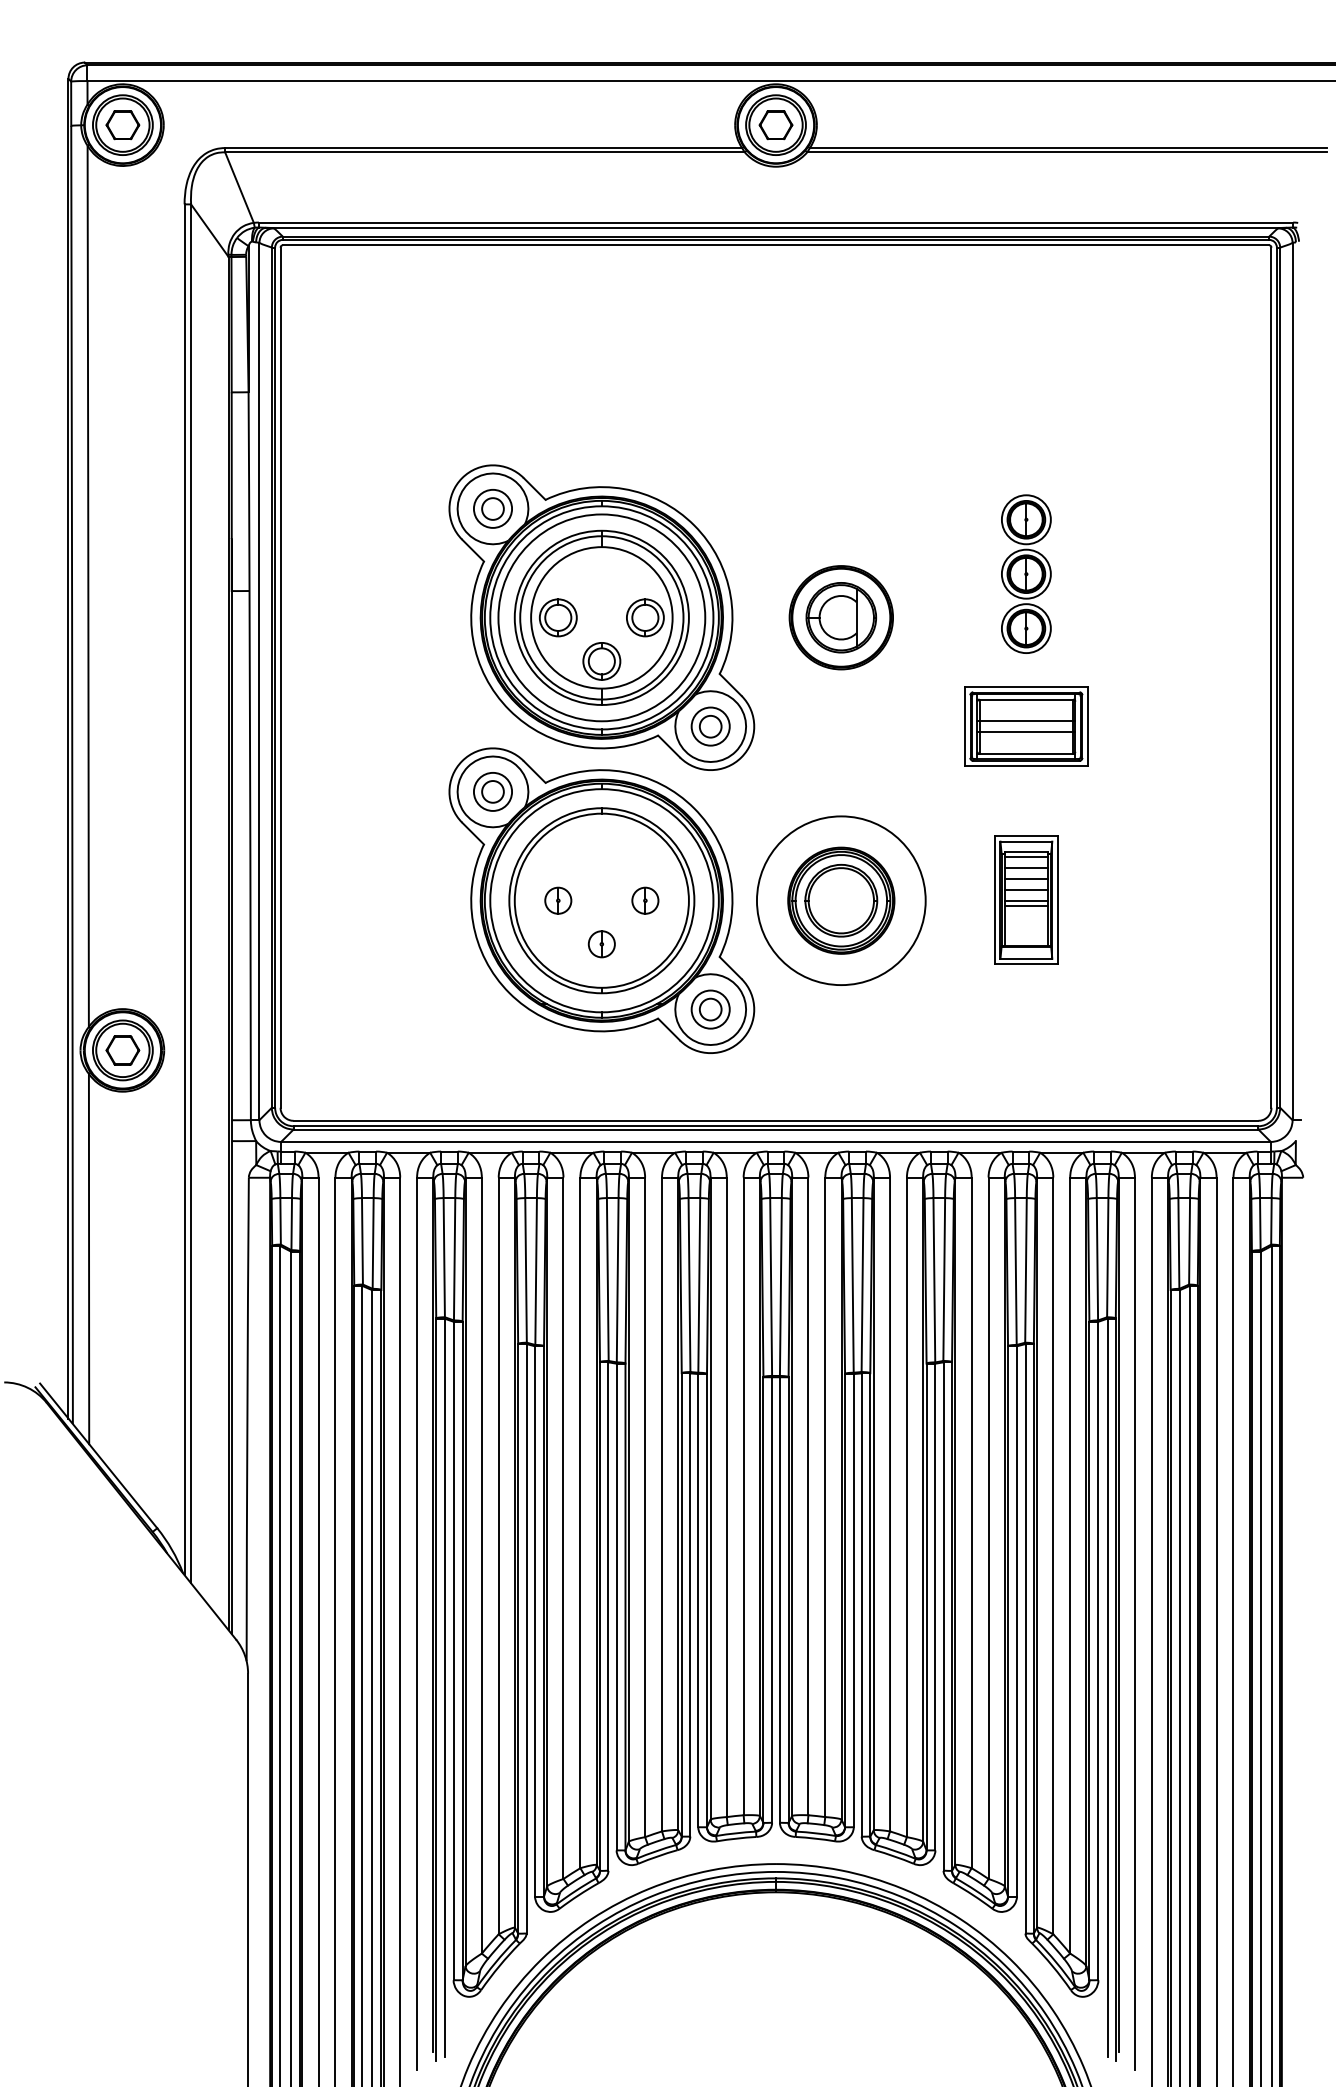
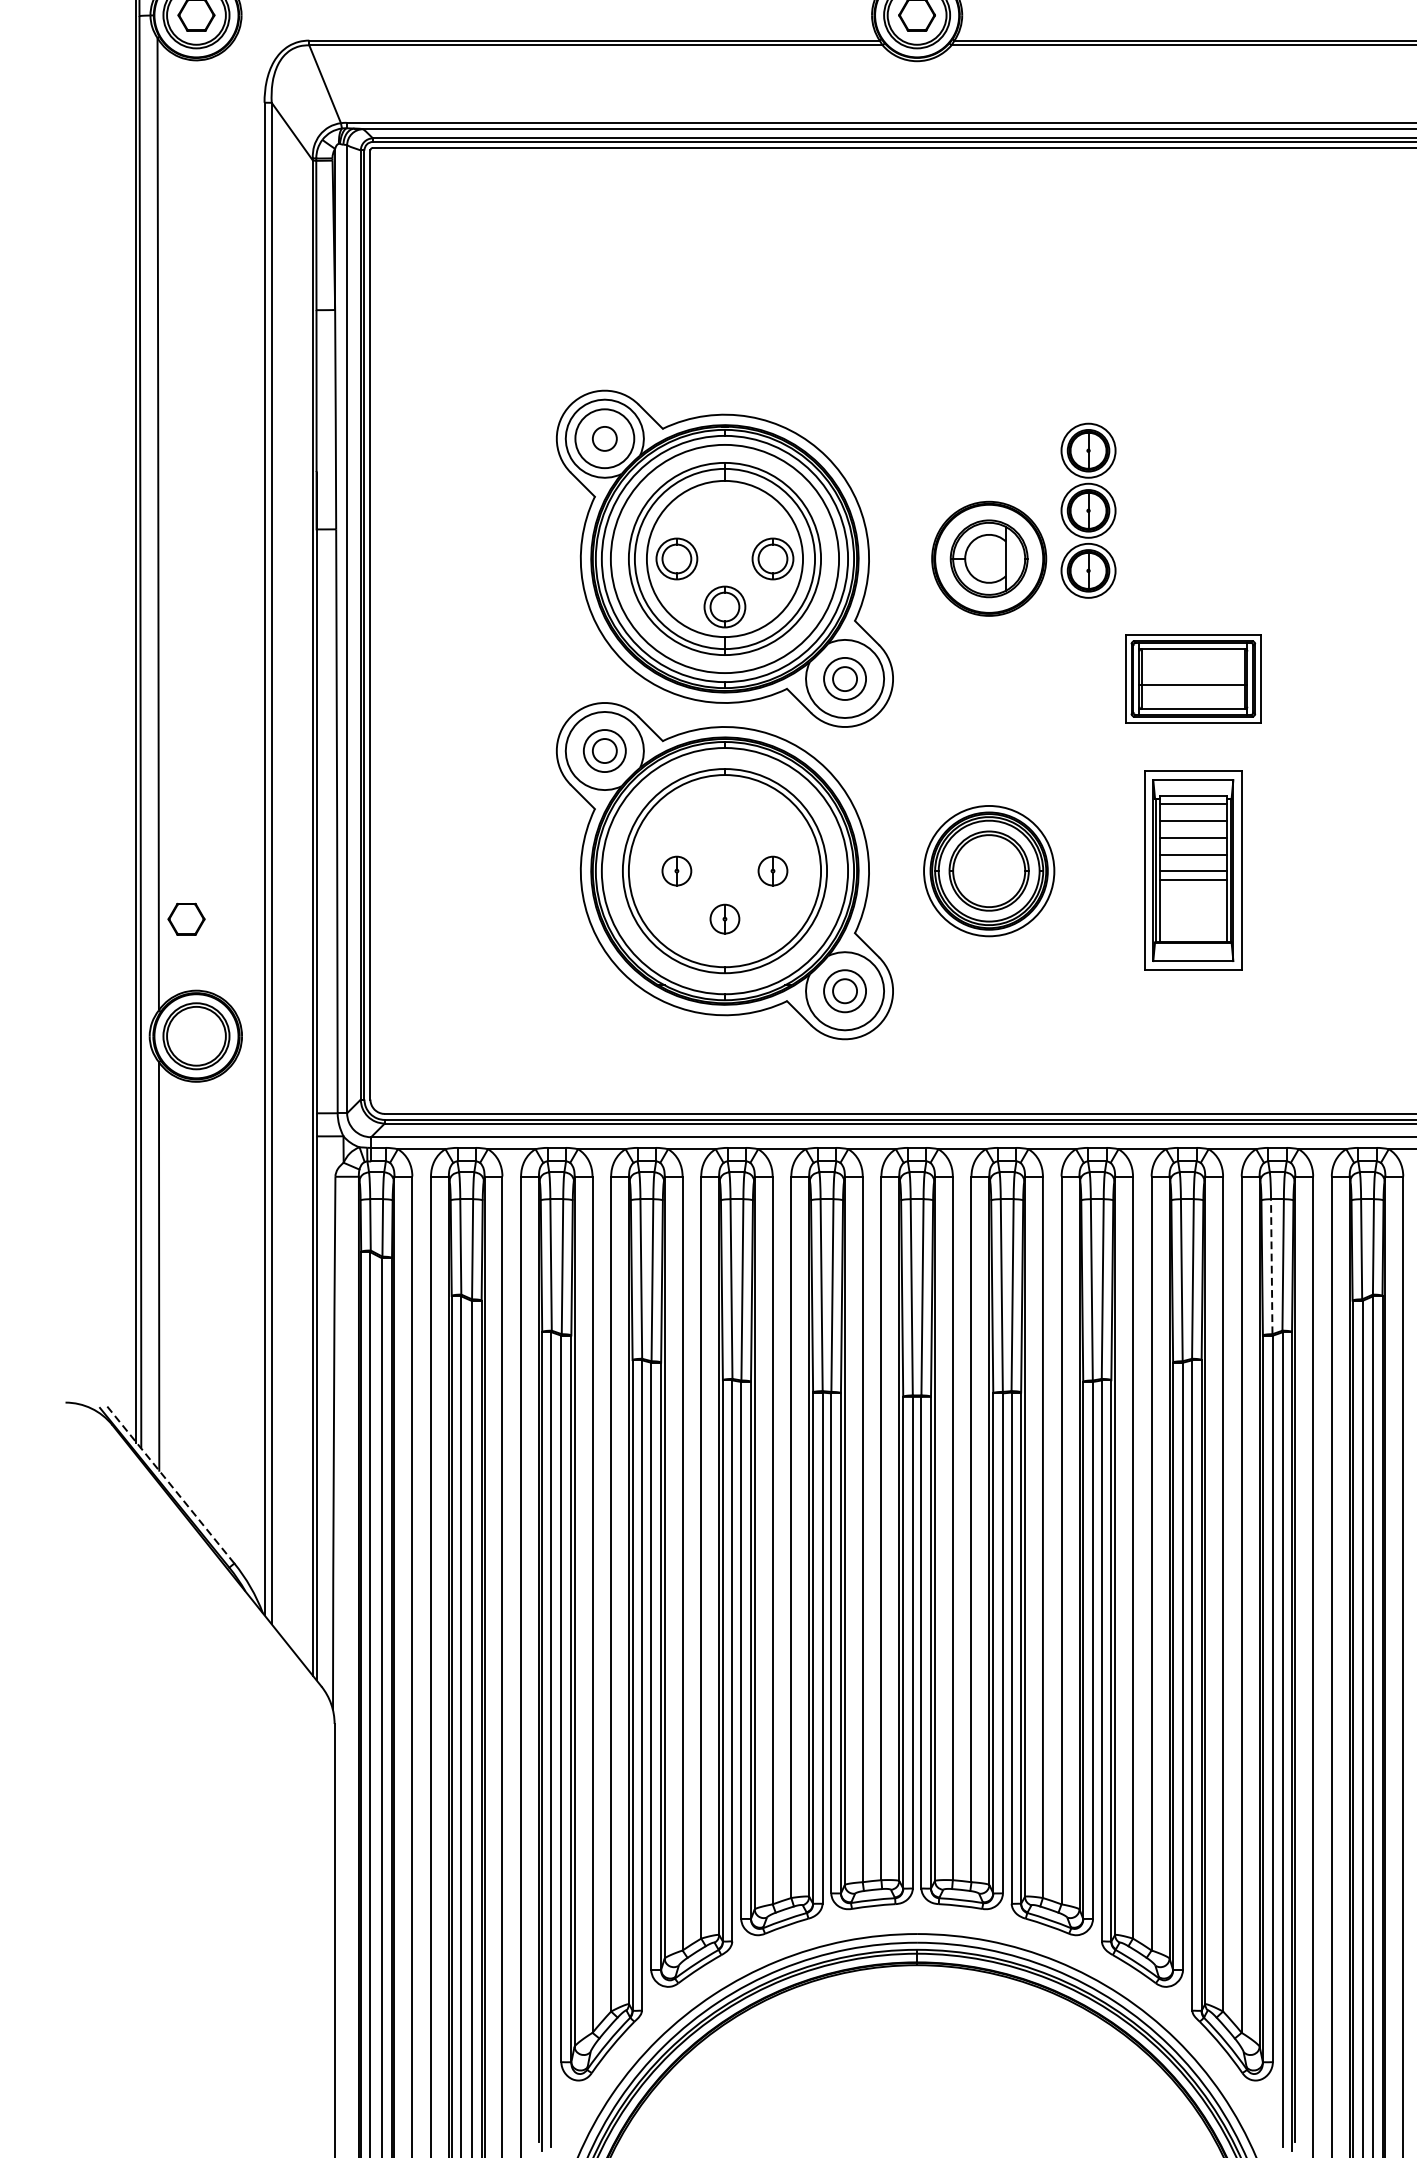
circle: (492, 508) -> (604, 438), size x1.4
part: (1026, 573) -> (1088, 510), moved
line: (1026, 721) -> (1193, 673), removed
part: (1026, 899) -> (1193, 869), size x1.4
circle: (840, 900) -> (988, 870), size x0.7
part: (122, 1050) -> (186, 919), moved
line: (1097, 1258) -> (1271, 1265), solid -> dashed
line: (98, 1455) -> (169, 1483), solid -> dashed

